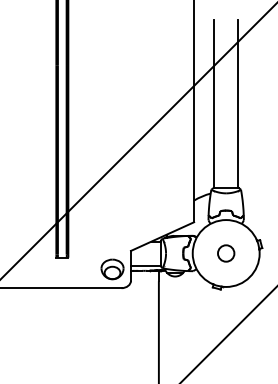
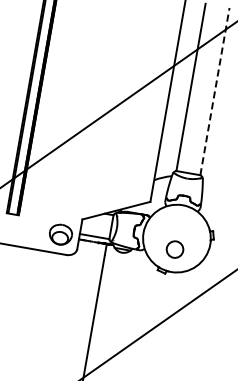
line: (238, 104) -> (215, 92), solid -> dashed
circle: (226, 253) -> (175, 249), moved

